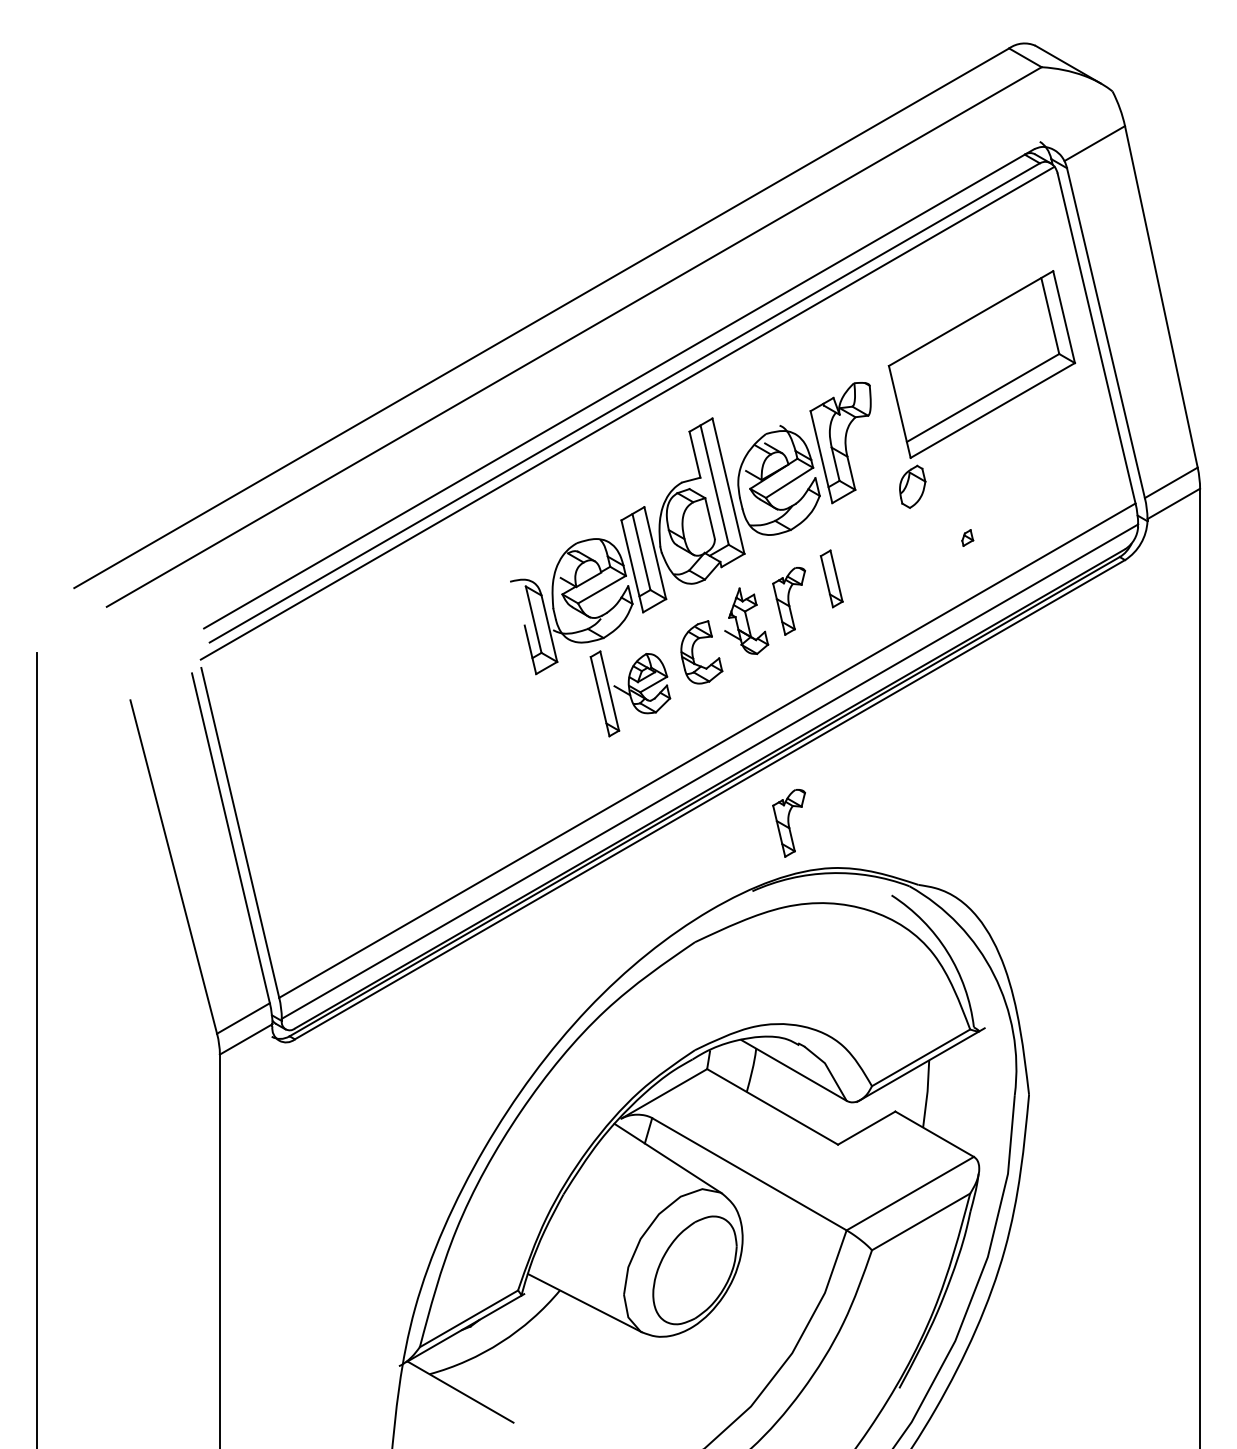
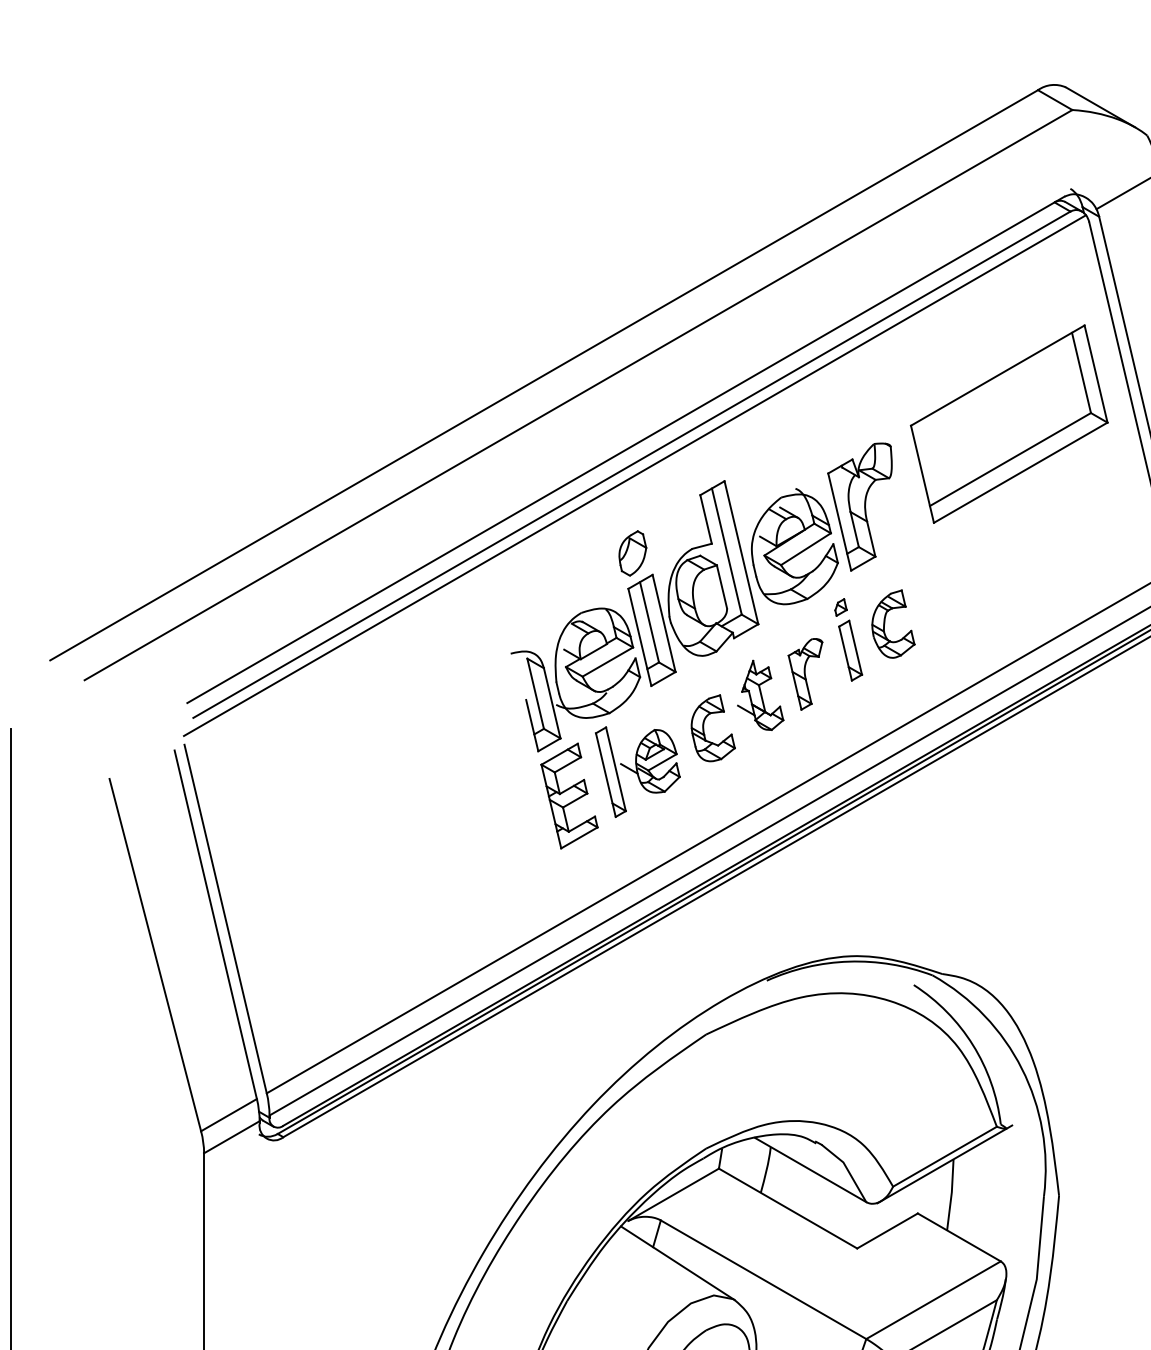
part: (912, 486) -> (632, 553), moved
part: (967, 537) -> (840, 606), moved
part: (864, 553) -> (885, 623), added
part: (565, 716) -> (569, 796), added
part: (788, 823) -> (804, 909), removed

